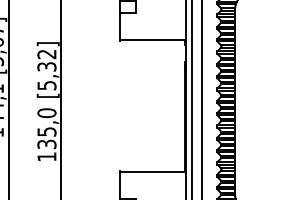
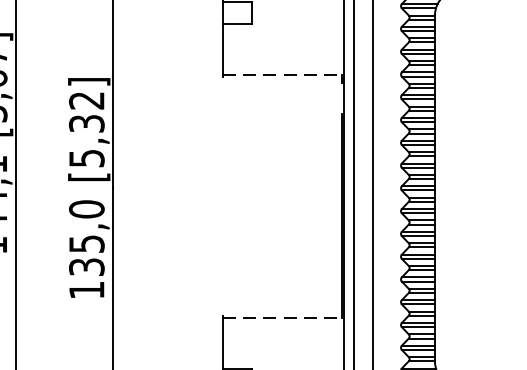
line: (153, 40) -> (283, 74), solid -> dashed
line: (153, 171) -> (283, 317), solid -> dashed

